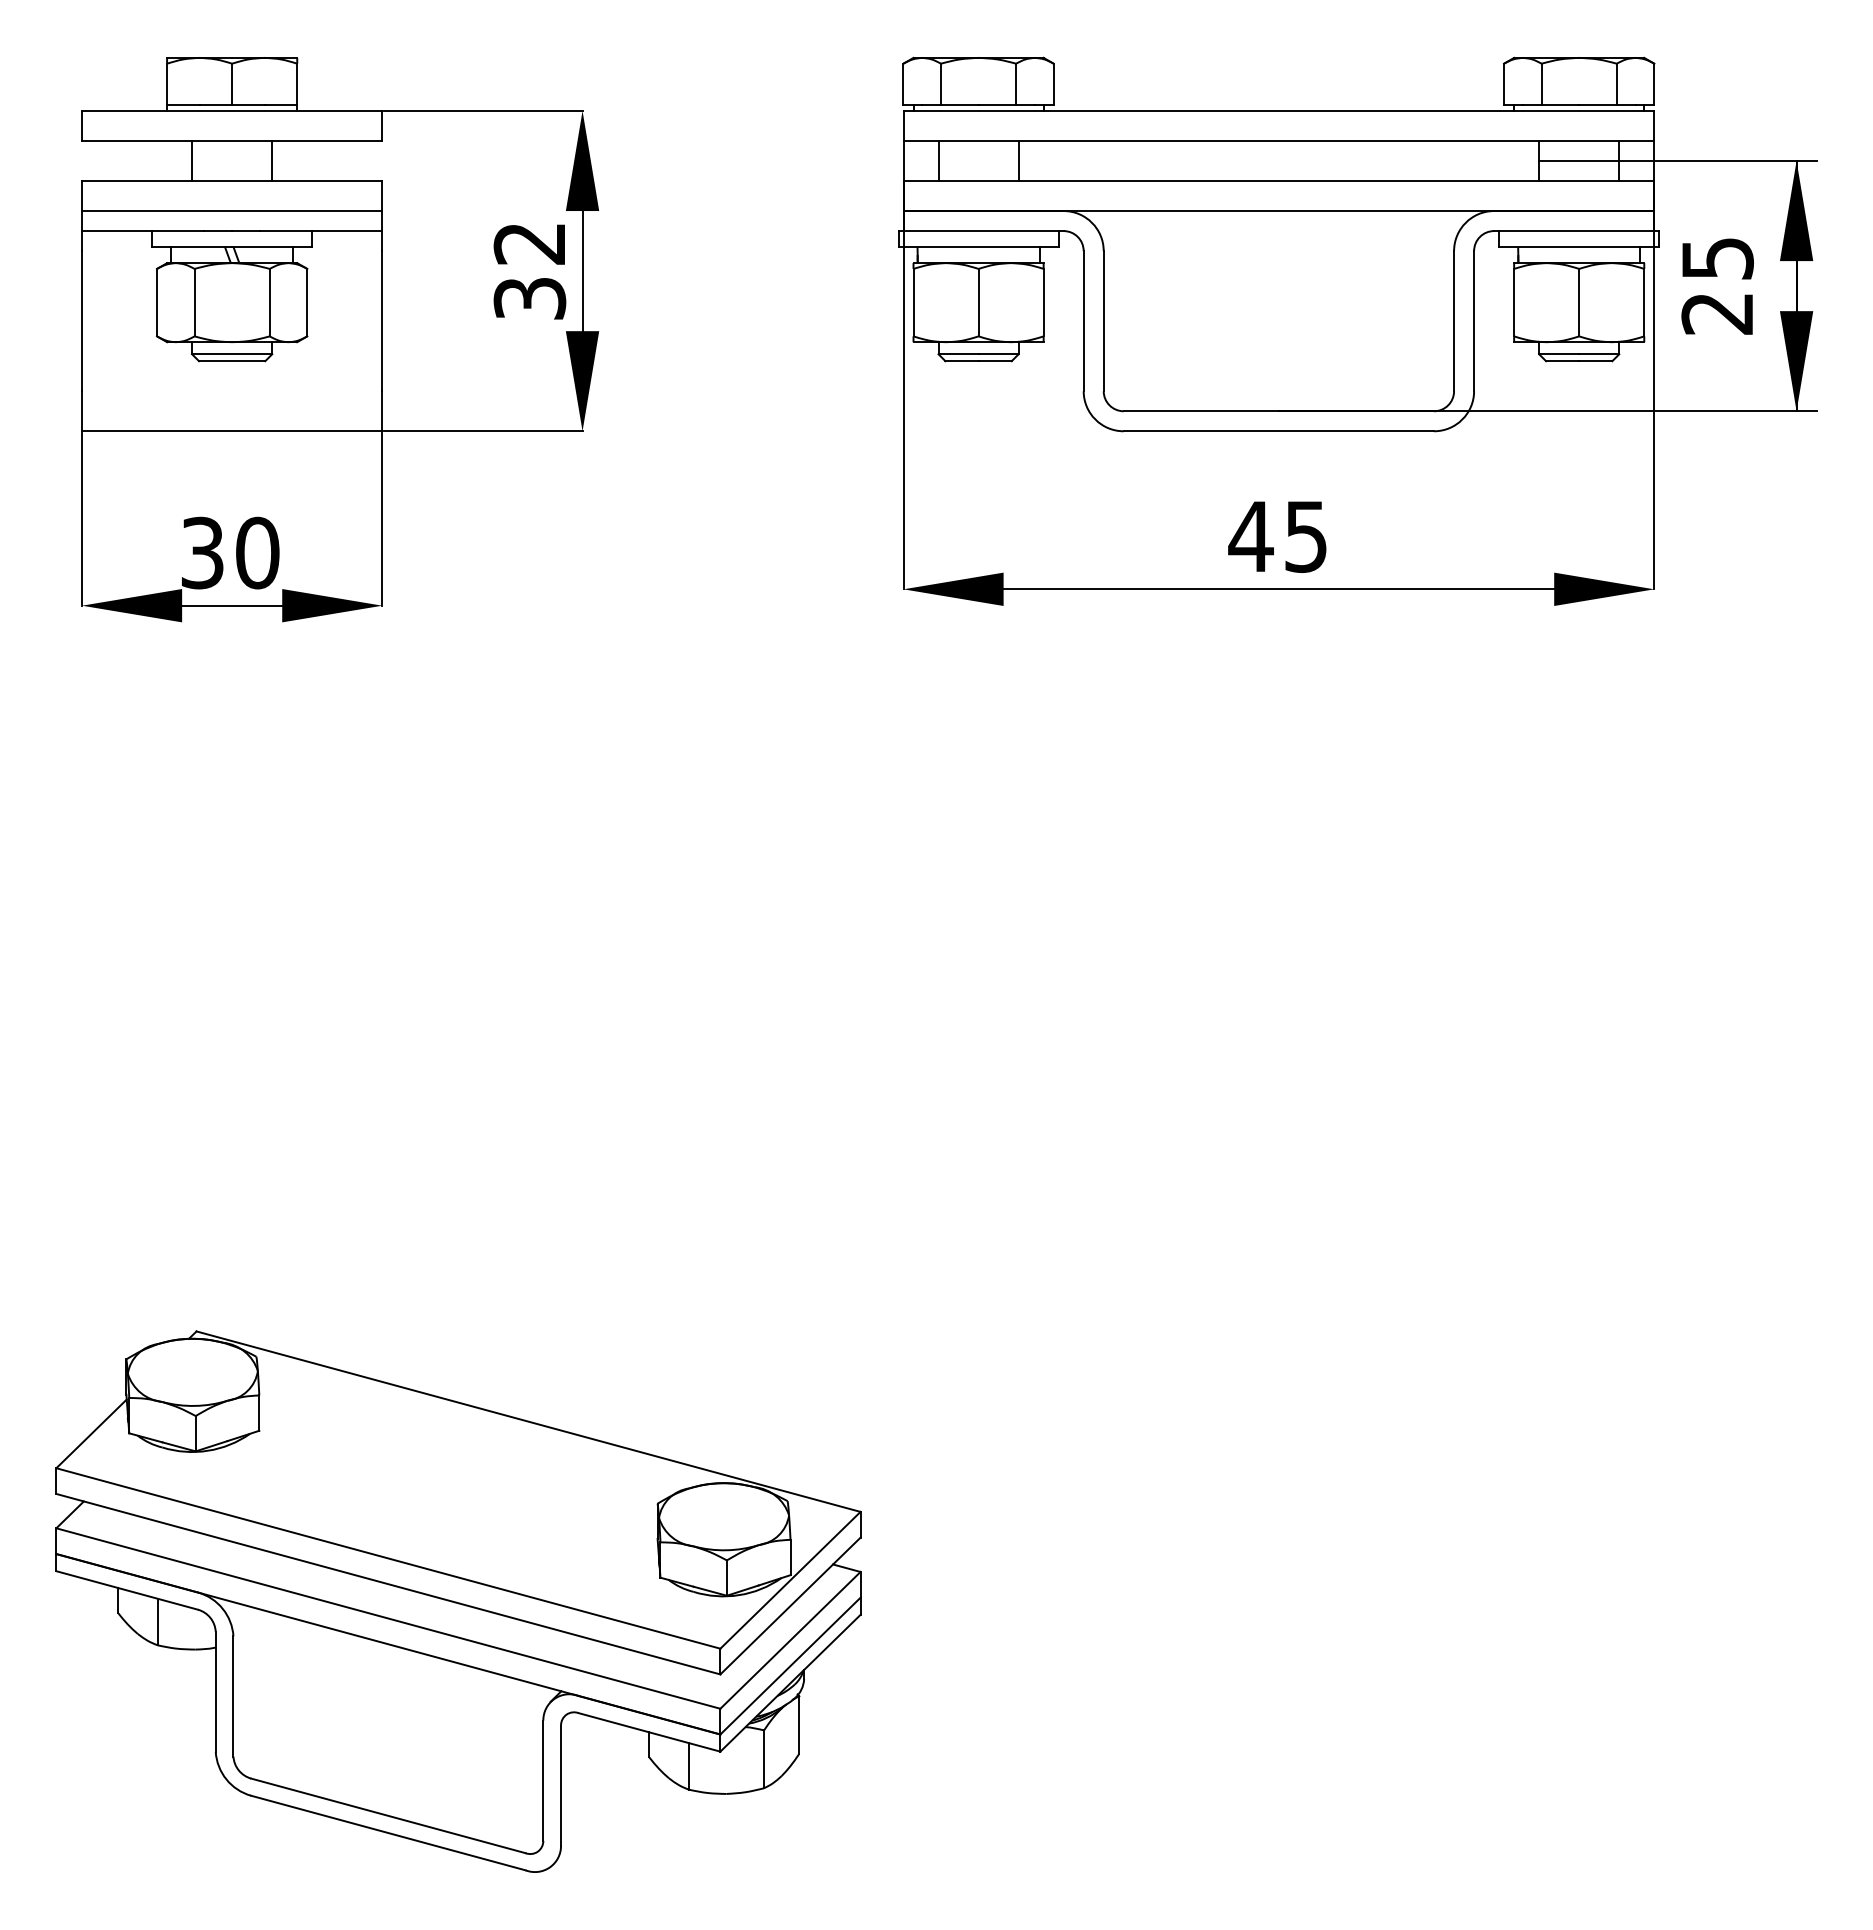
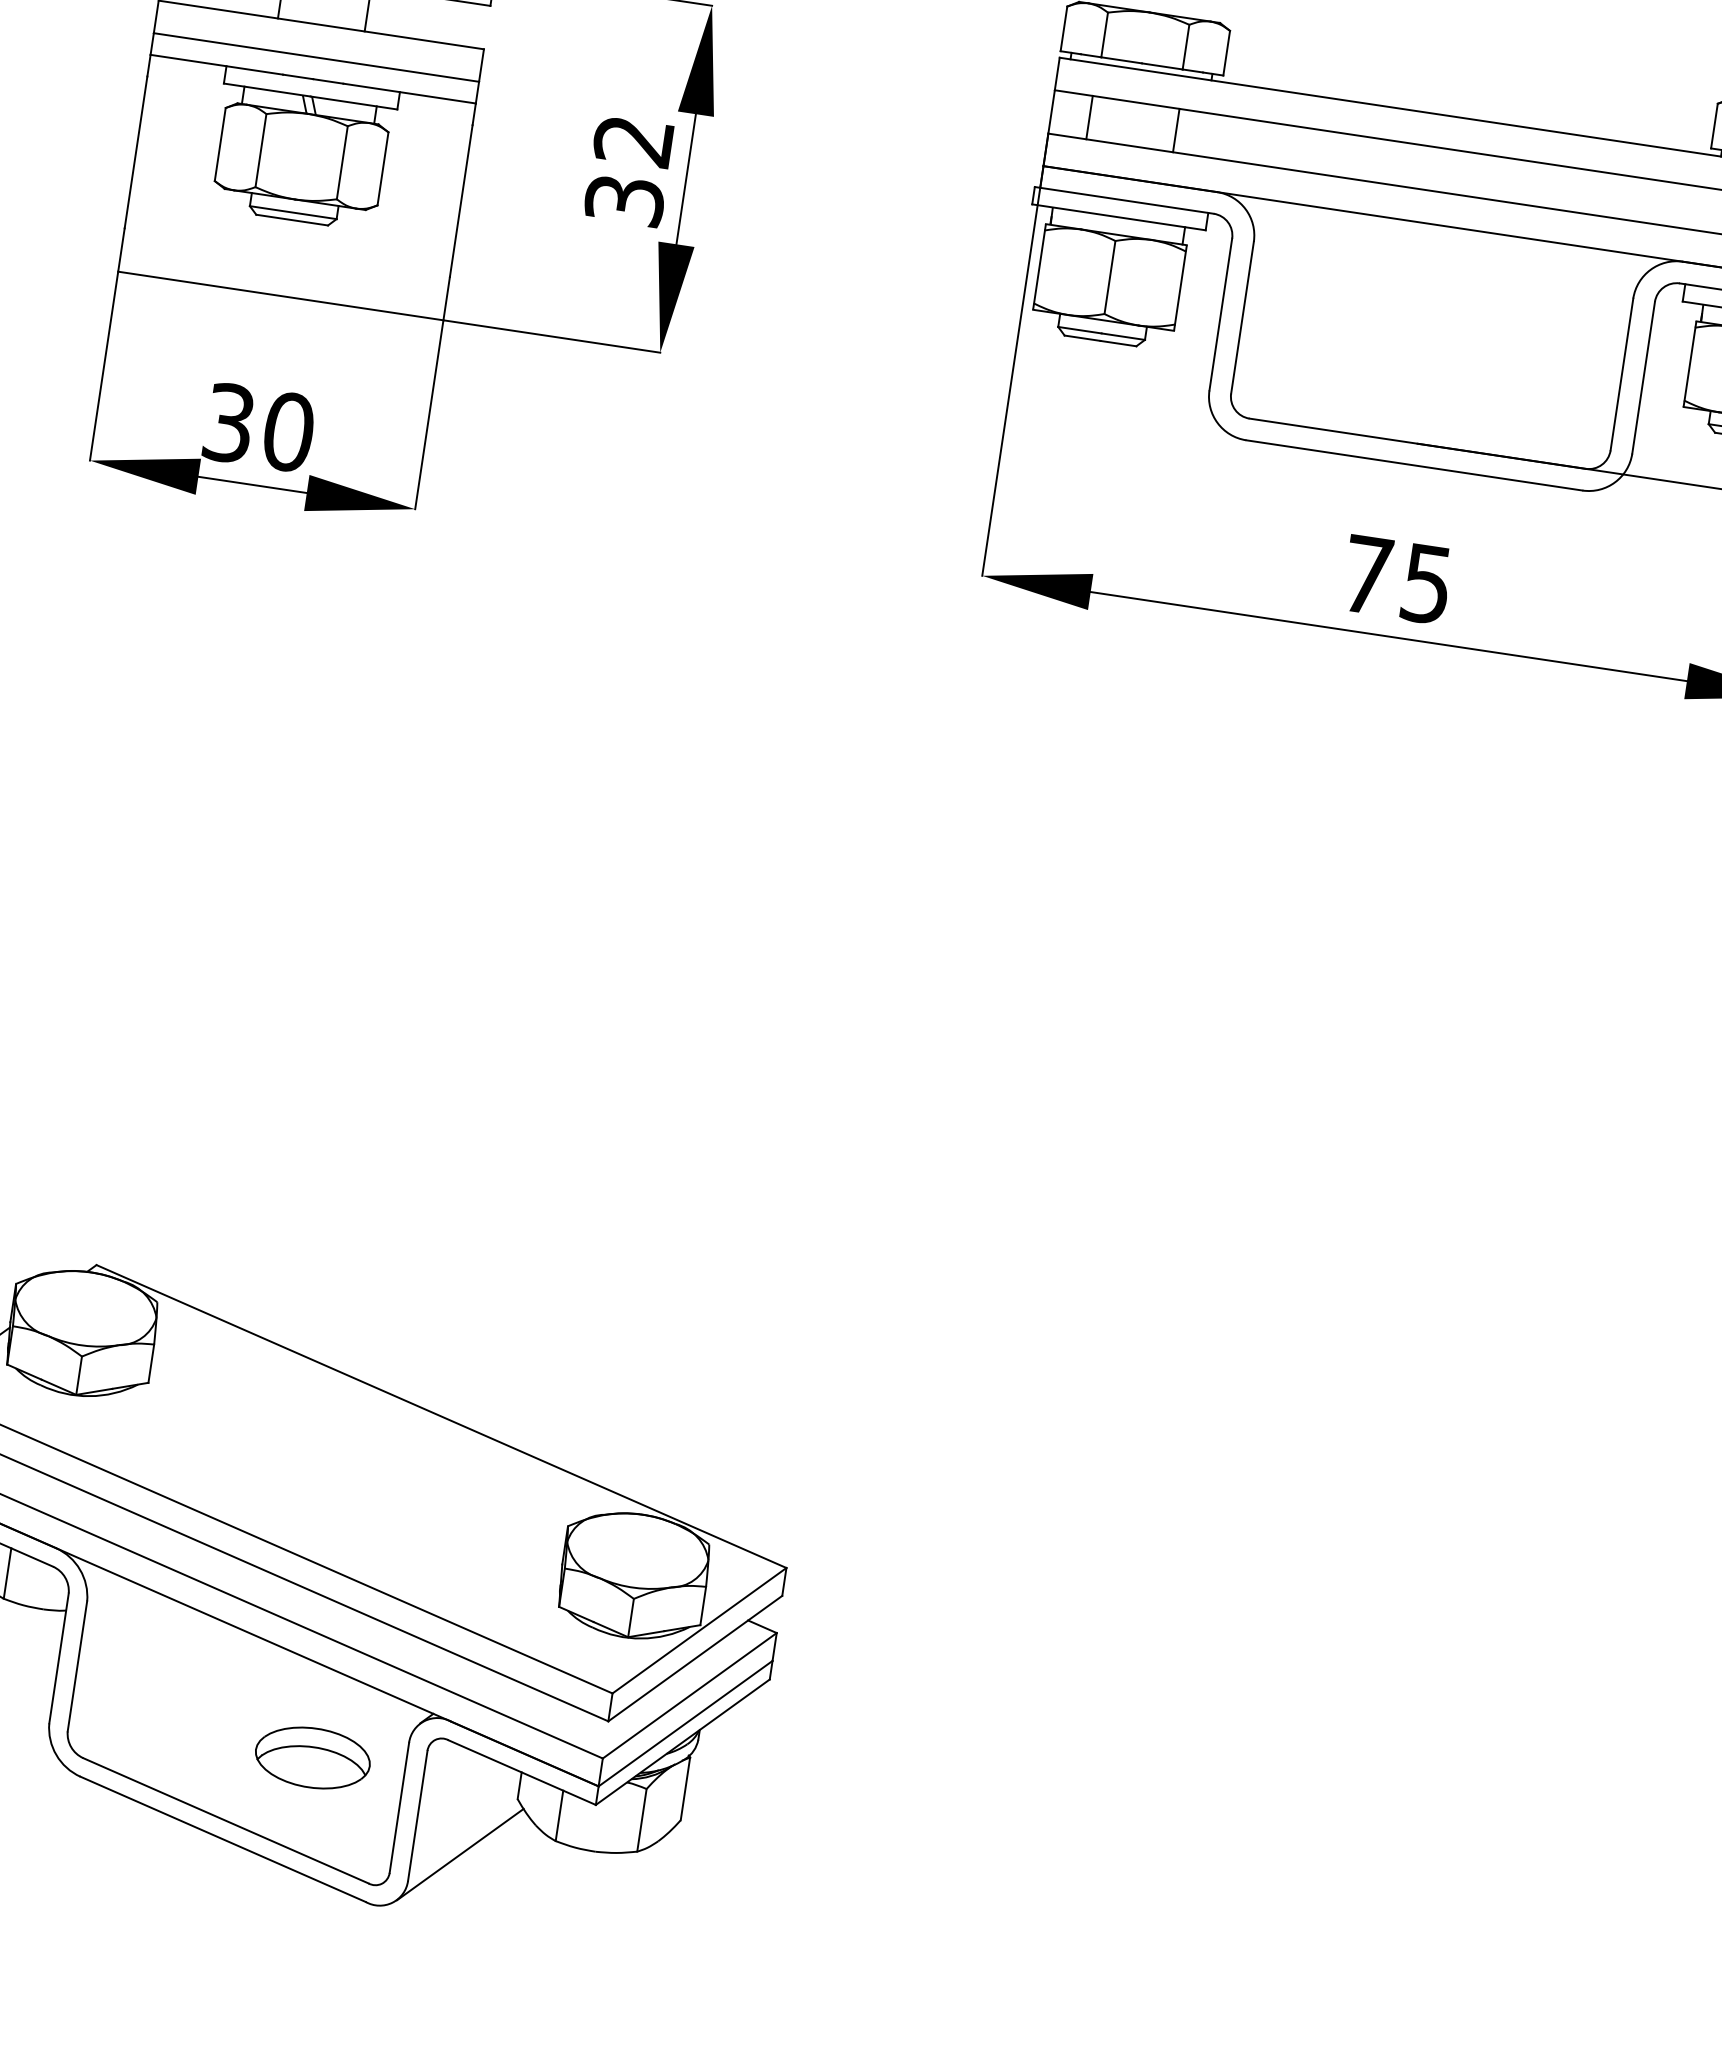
text: (1250, 536) -> (1366, 574), 45 -> 75
part: (458, 1747) -> (312, 1758), added
line: (604, 1814) -> (460, 1854), added

